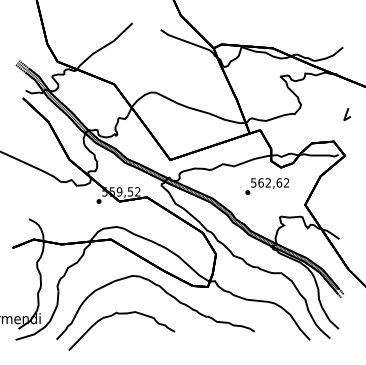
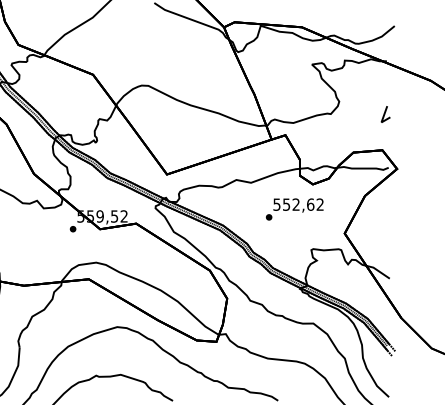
line: (347, 114) -> (385, 114), moved
text: (260, 182) -> (285, 204), 562,62 -> 552,62

